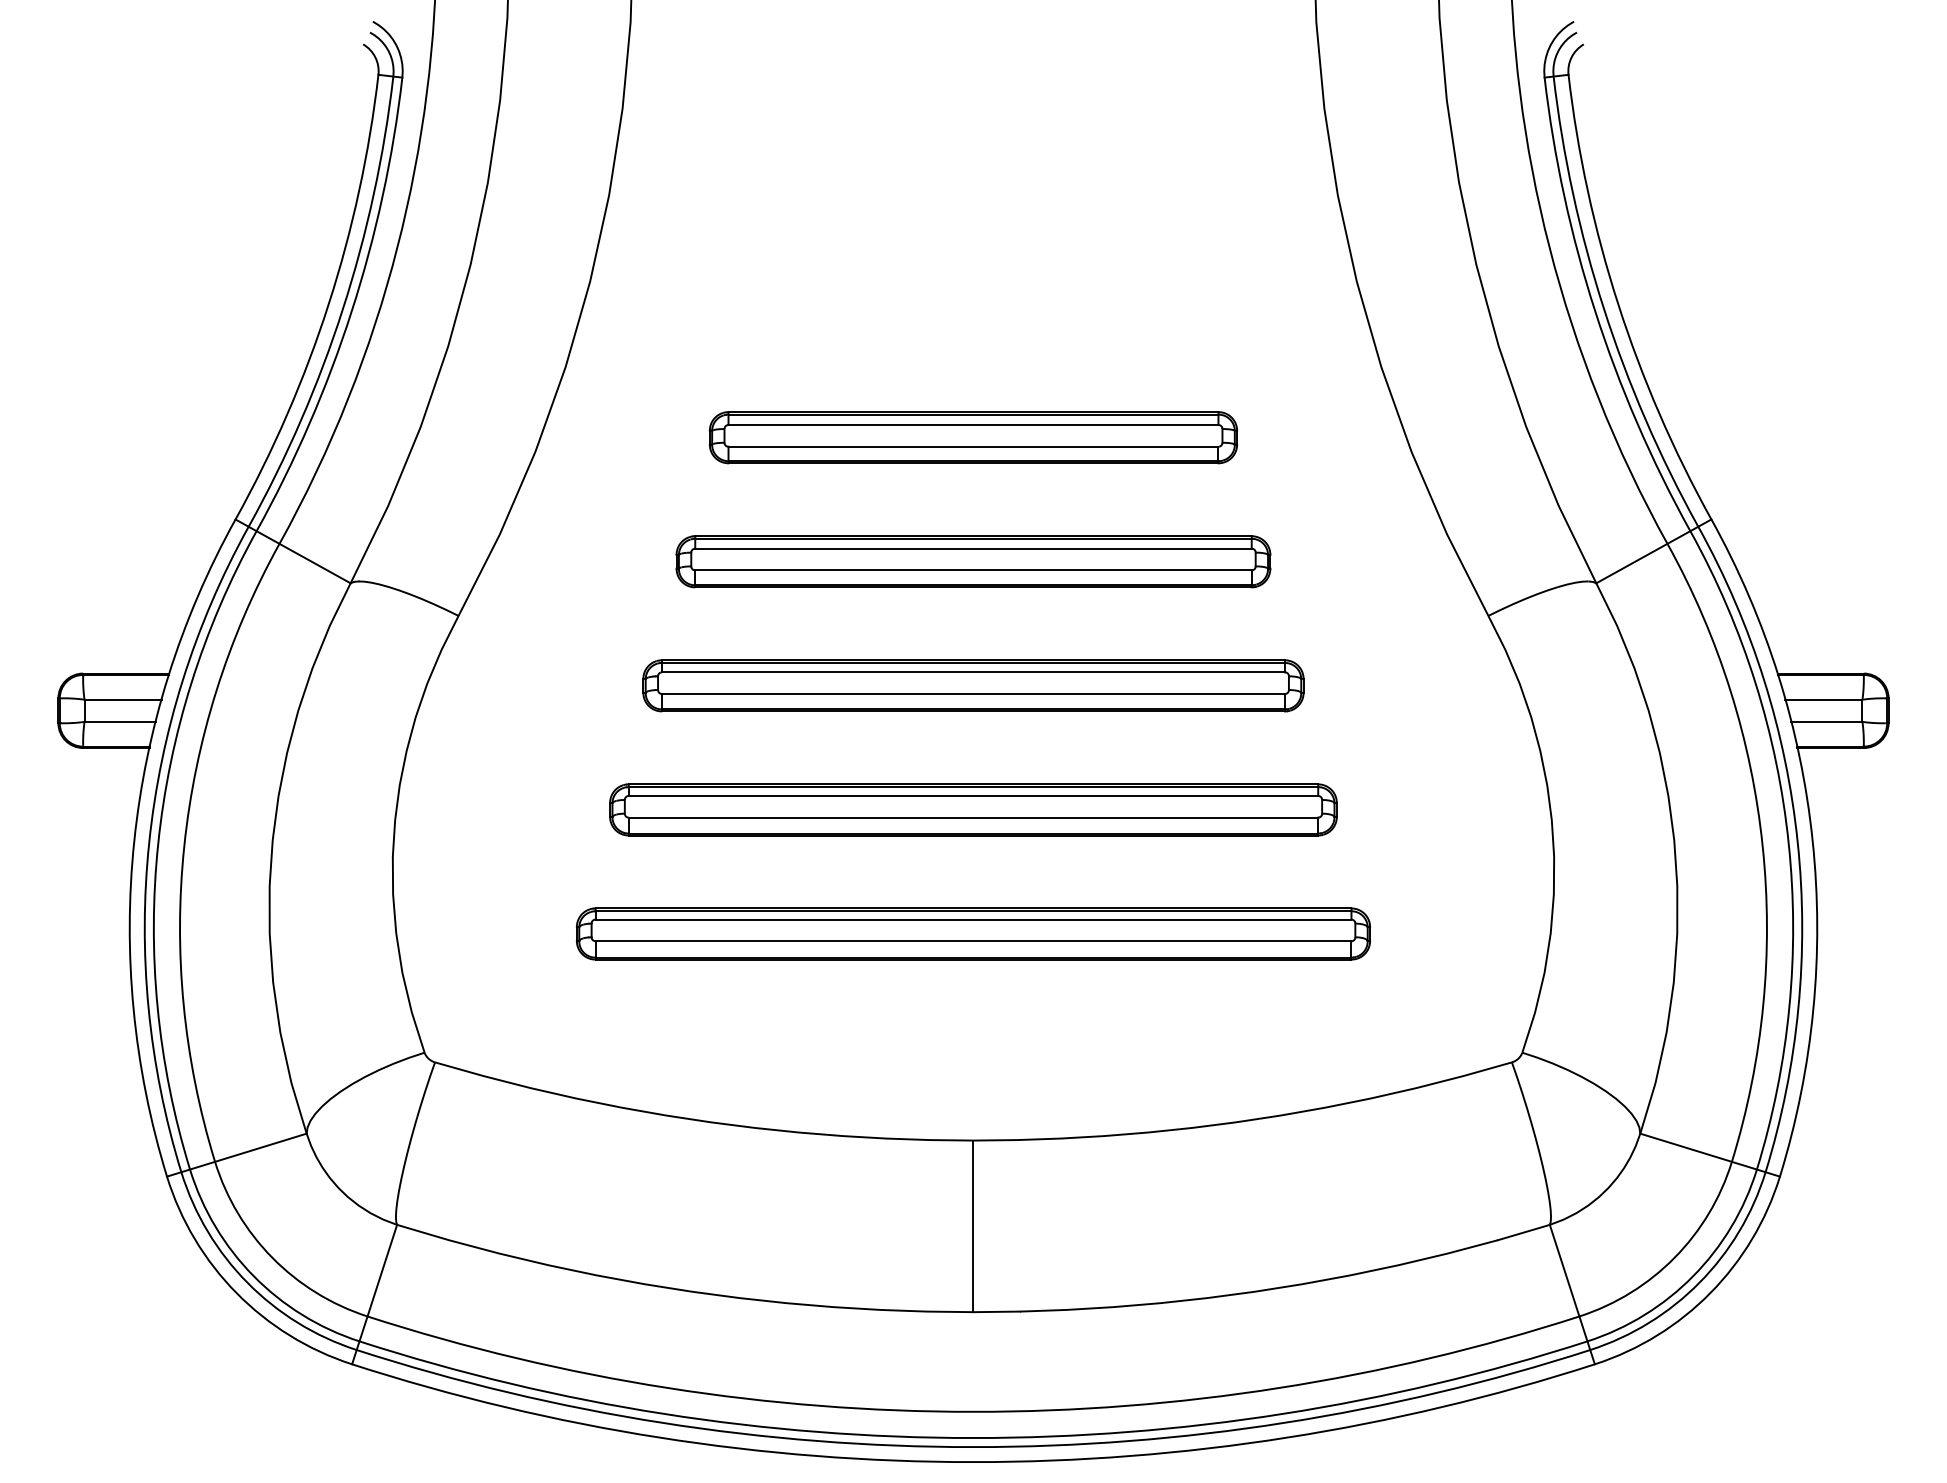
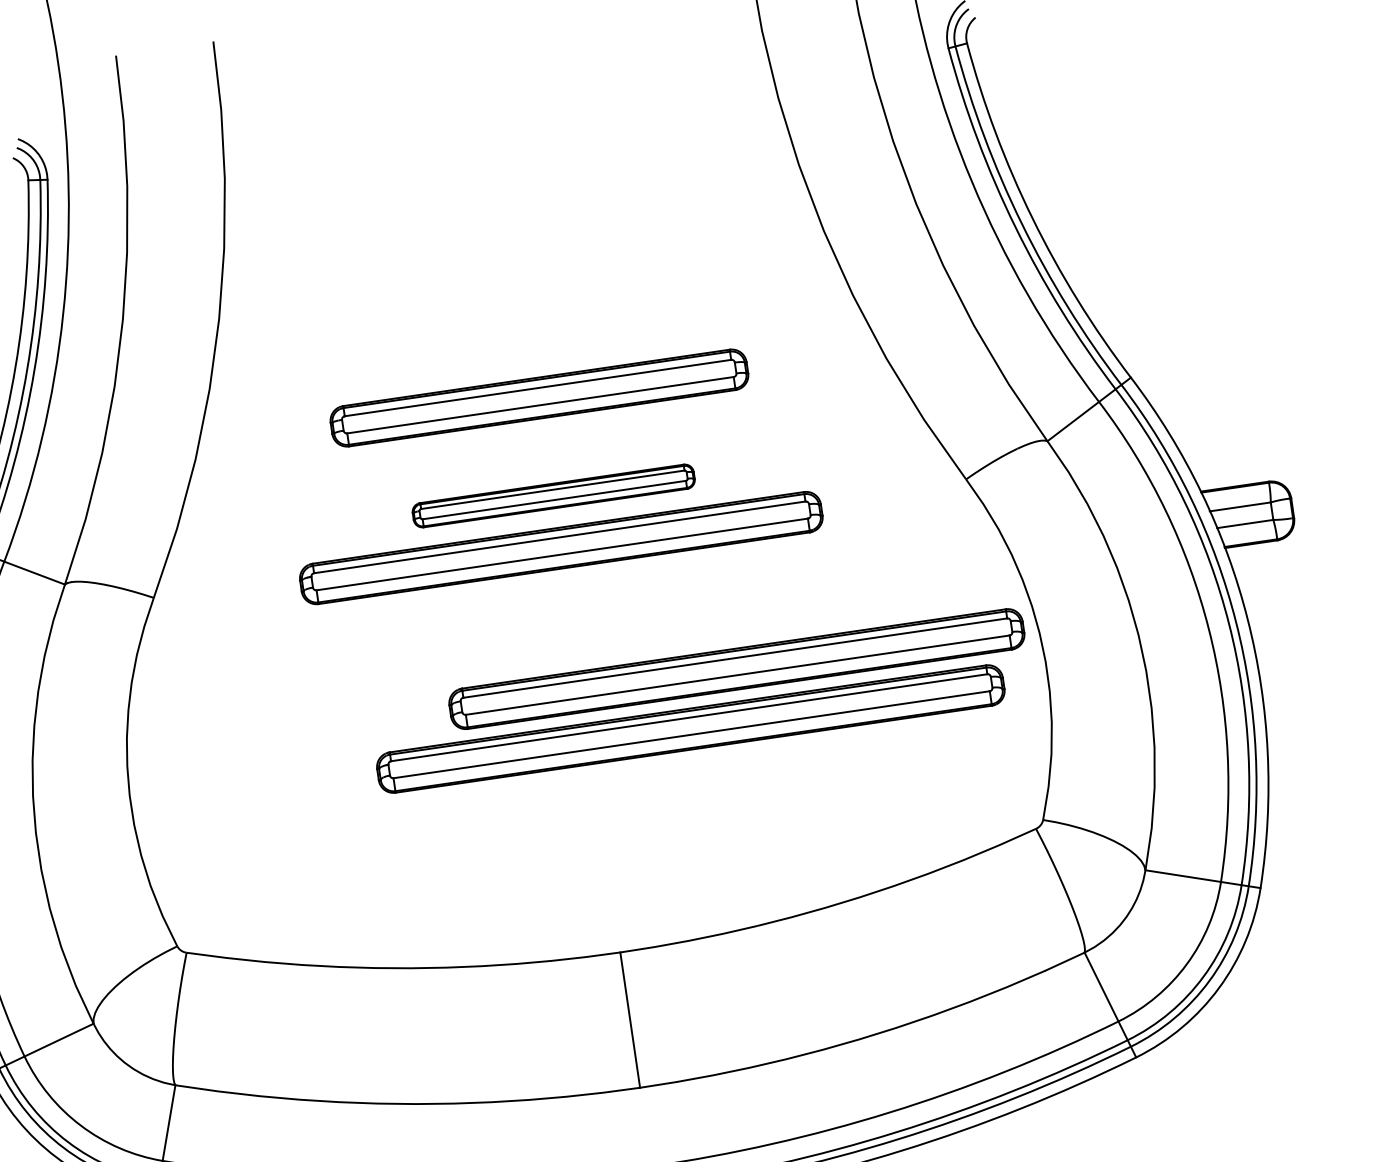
part: (973, 561) -> (553, 495), size x0.6
part: (973, 685) -> (561, 547), moved
part: (973, 809) -> (736, 668), moved
part: (973, 933) -> (690, 728), moved

